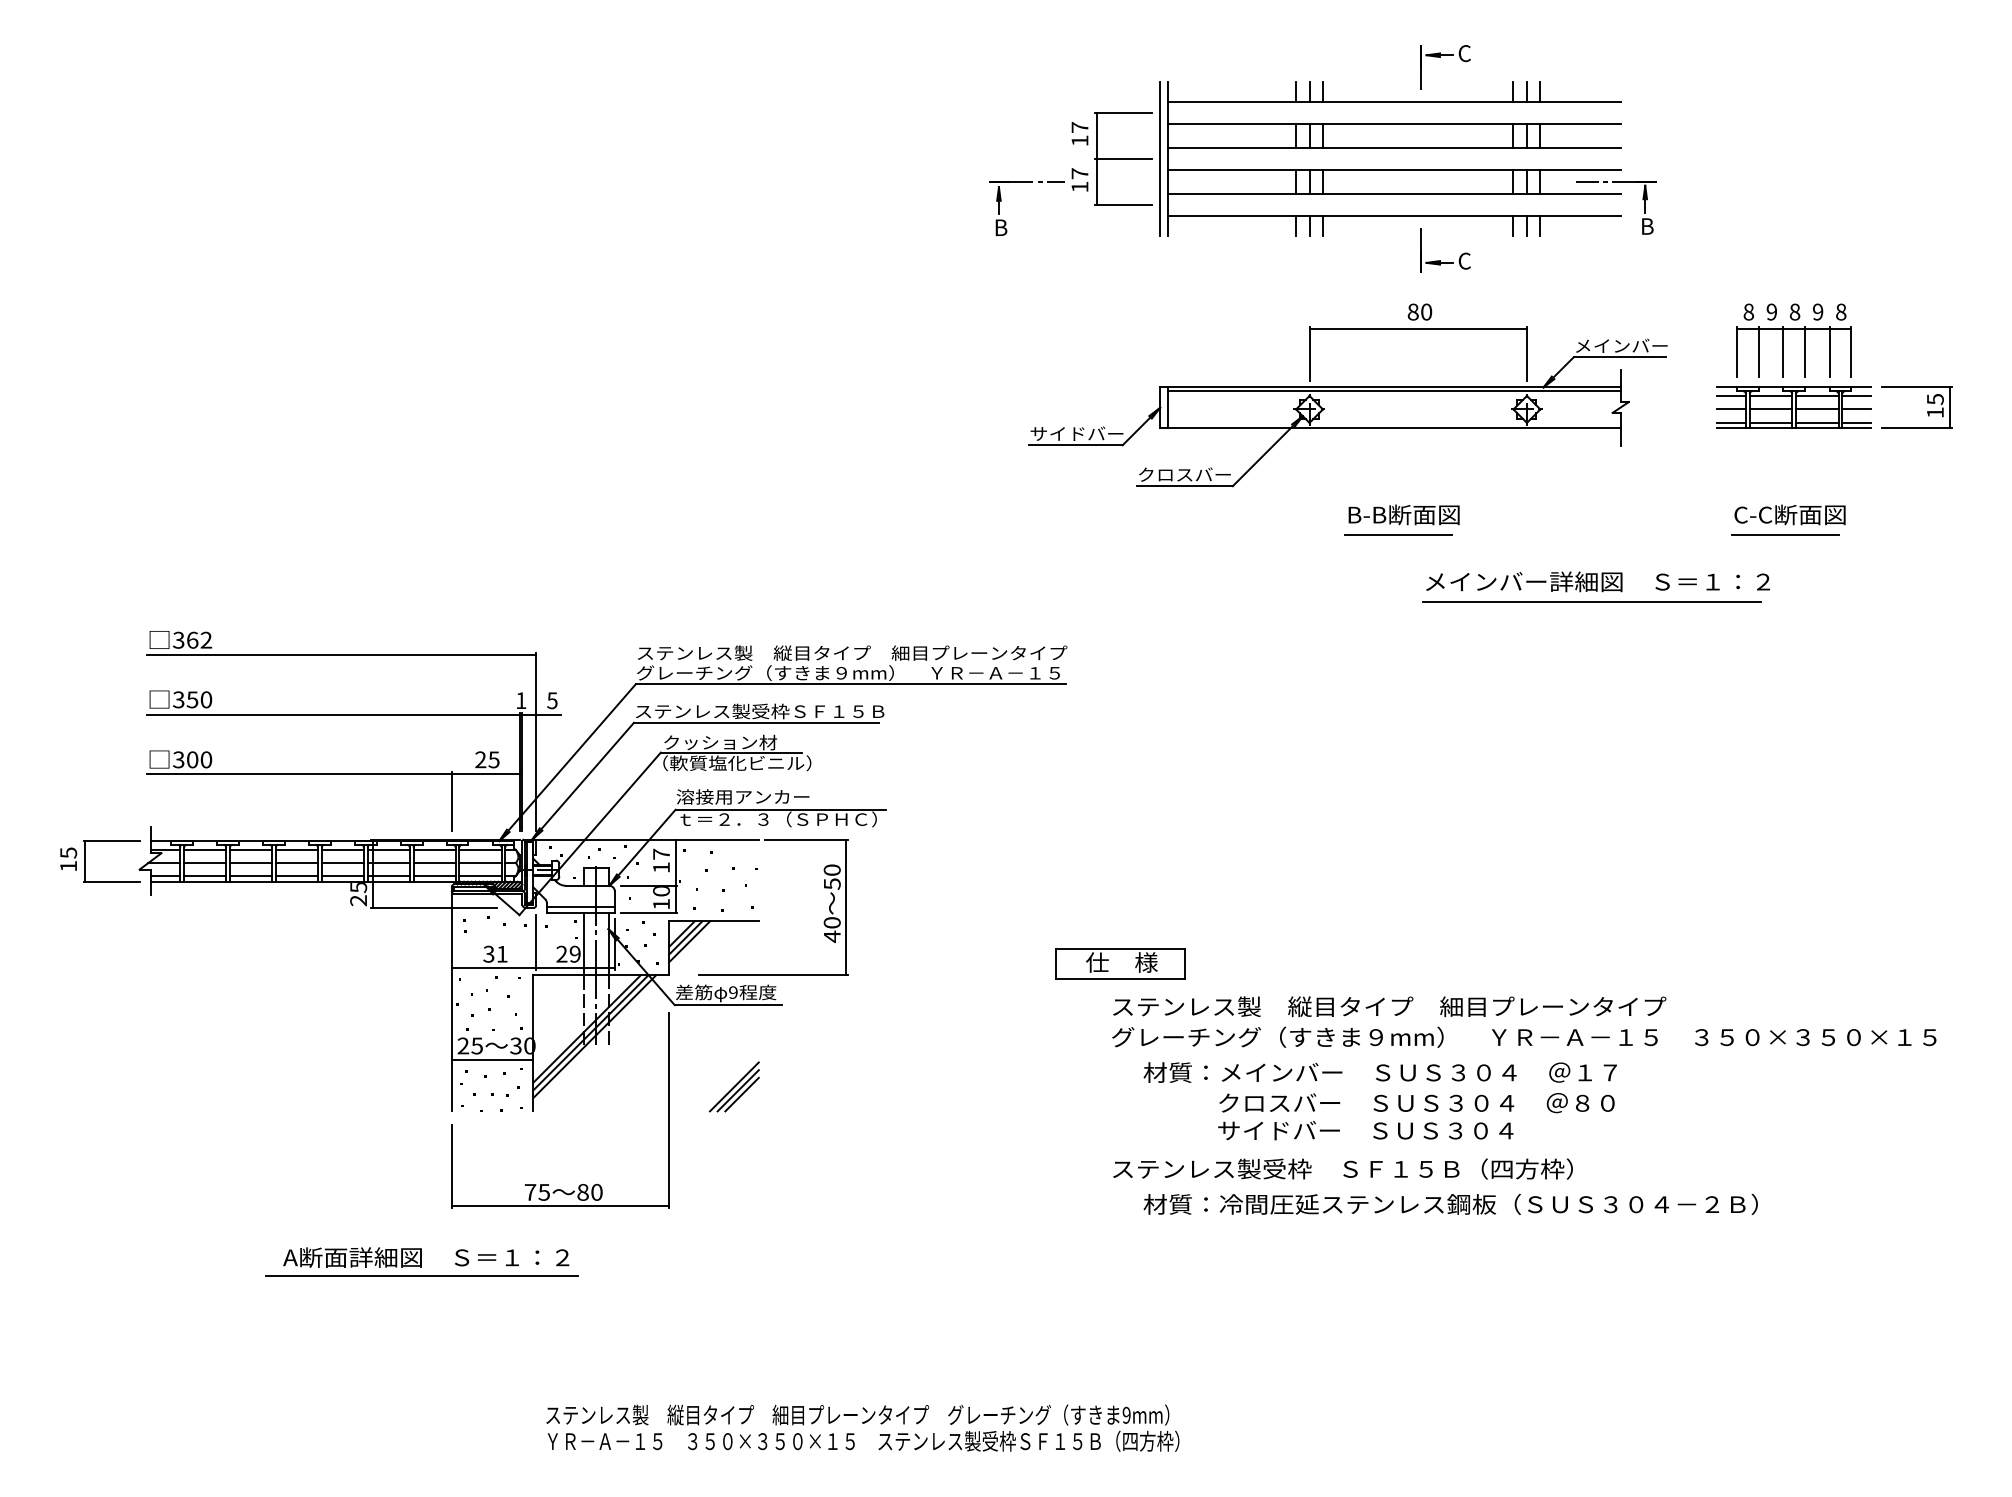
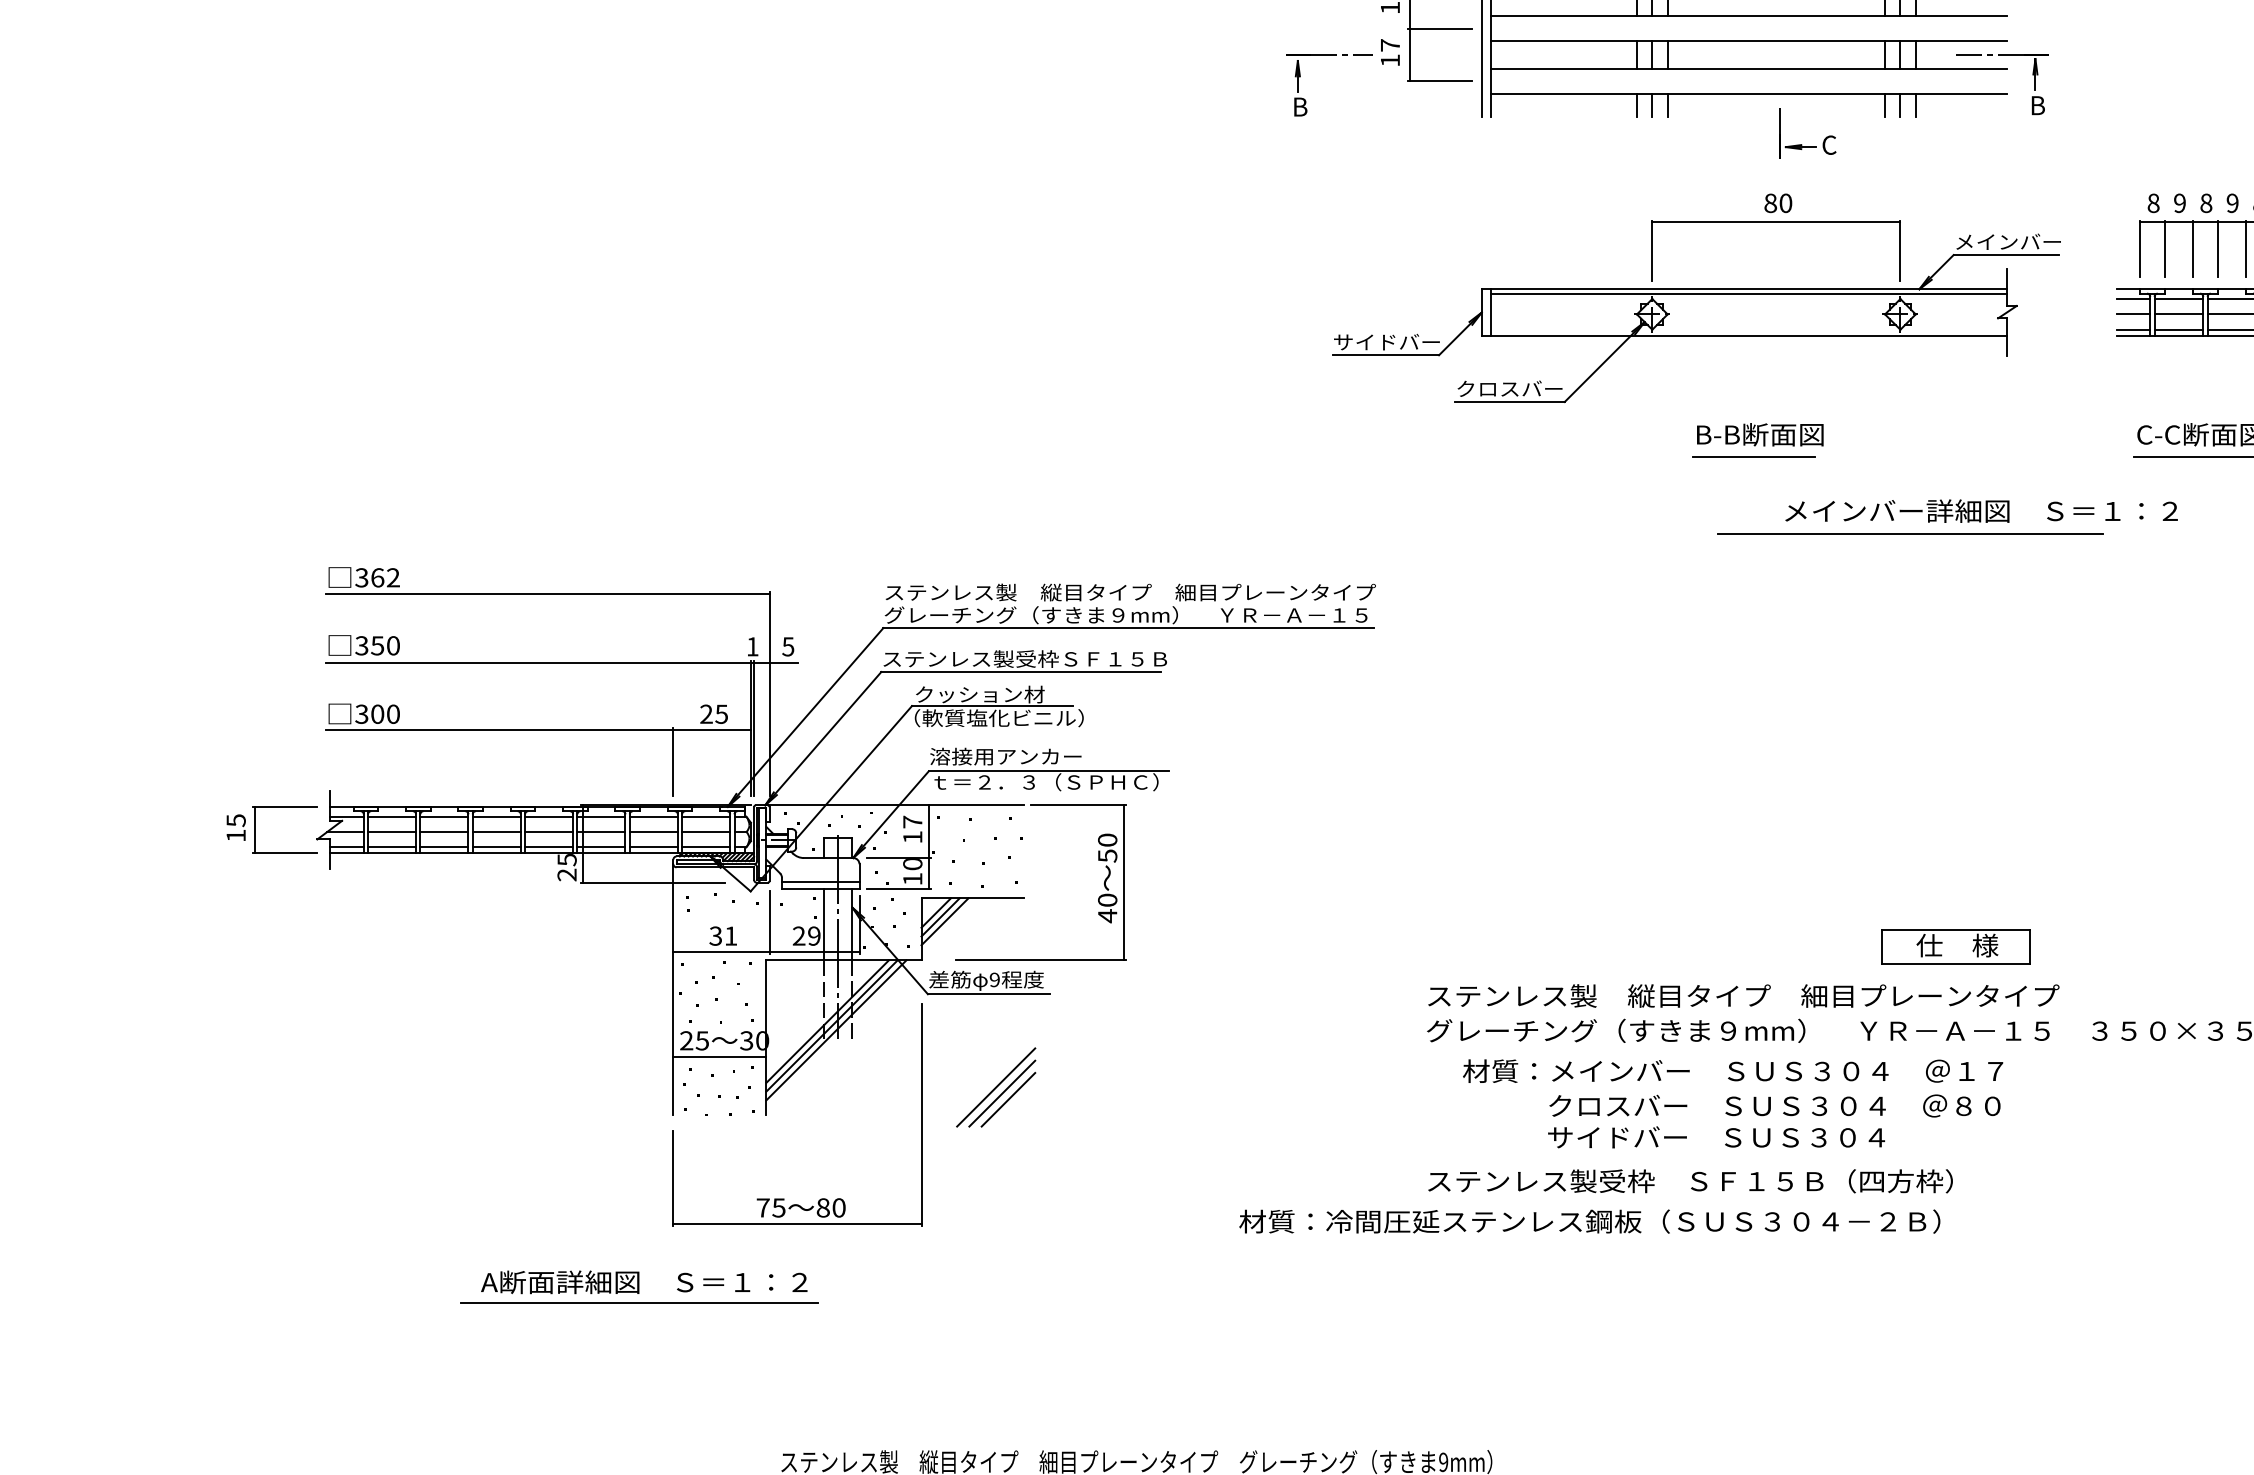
line: (1591, 601) -> (1910, 533), moved
part: (1120, 963) -> (1955, 946), moved
part: (733, 1086) -> (994, 1087), size x1.4
text: (1450, 1203) -> (1589, 1220), moved

